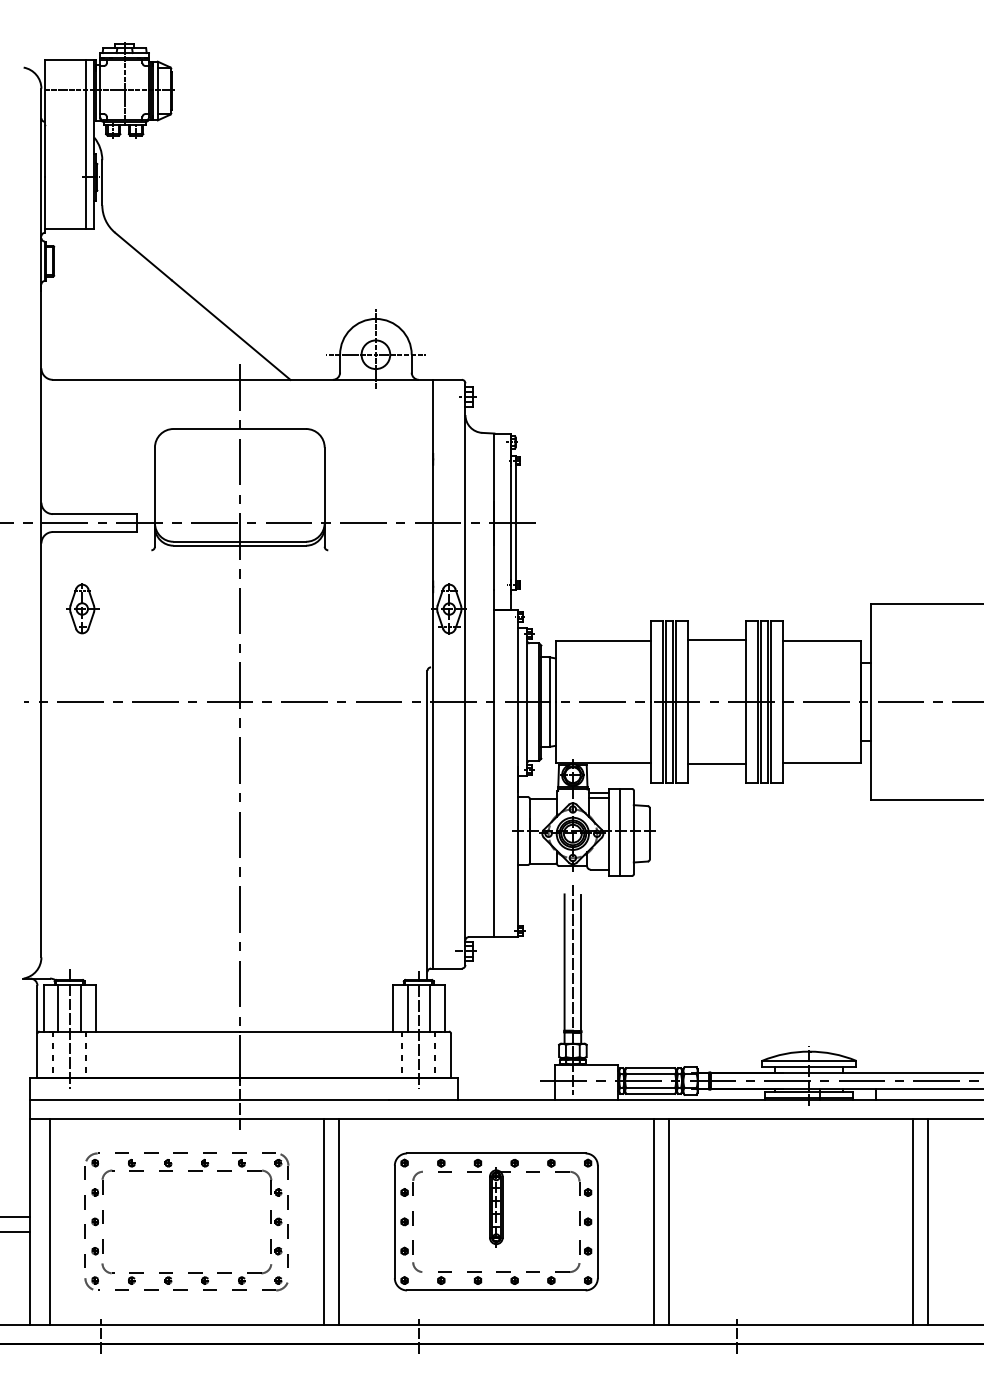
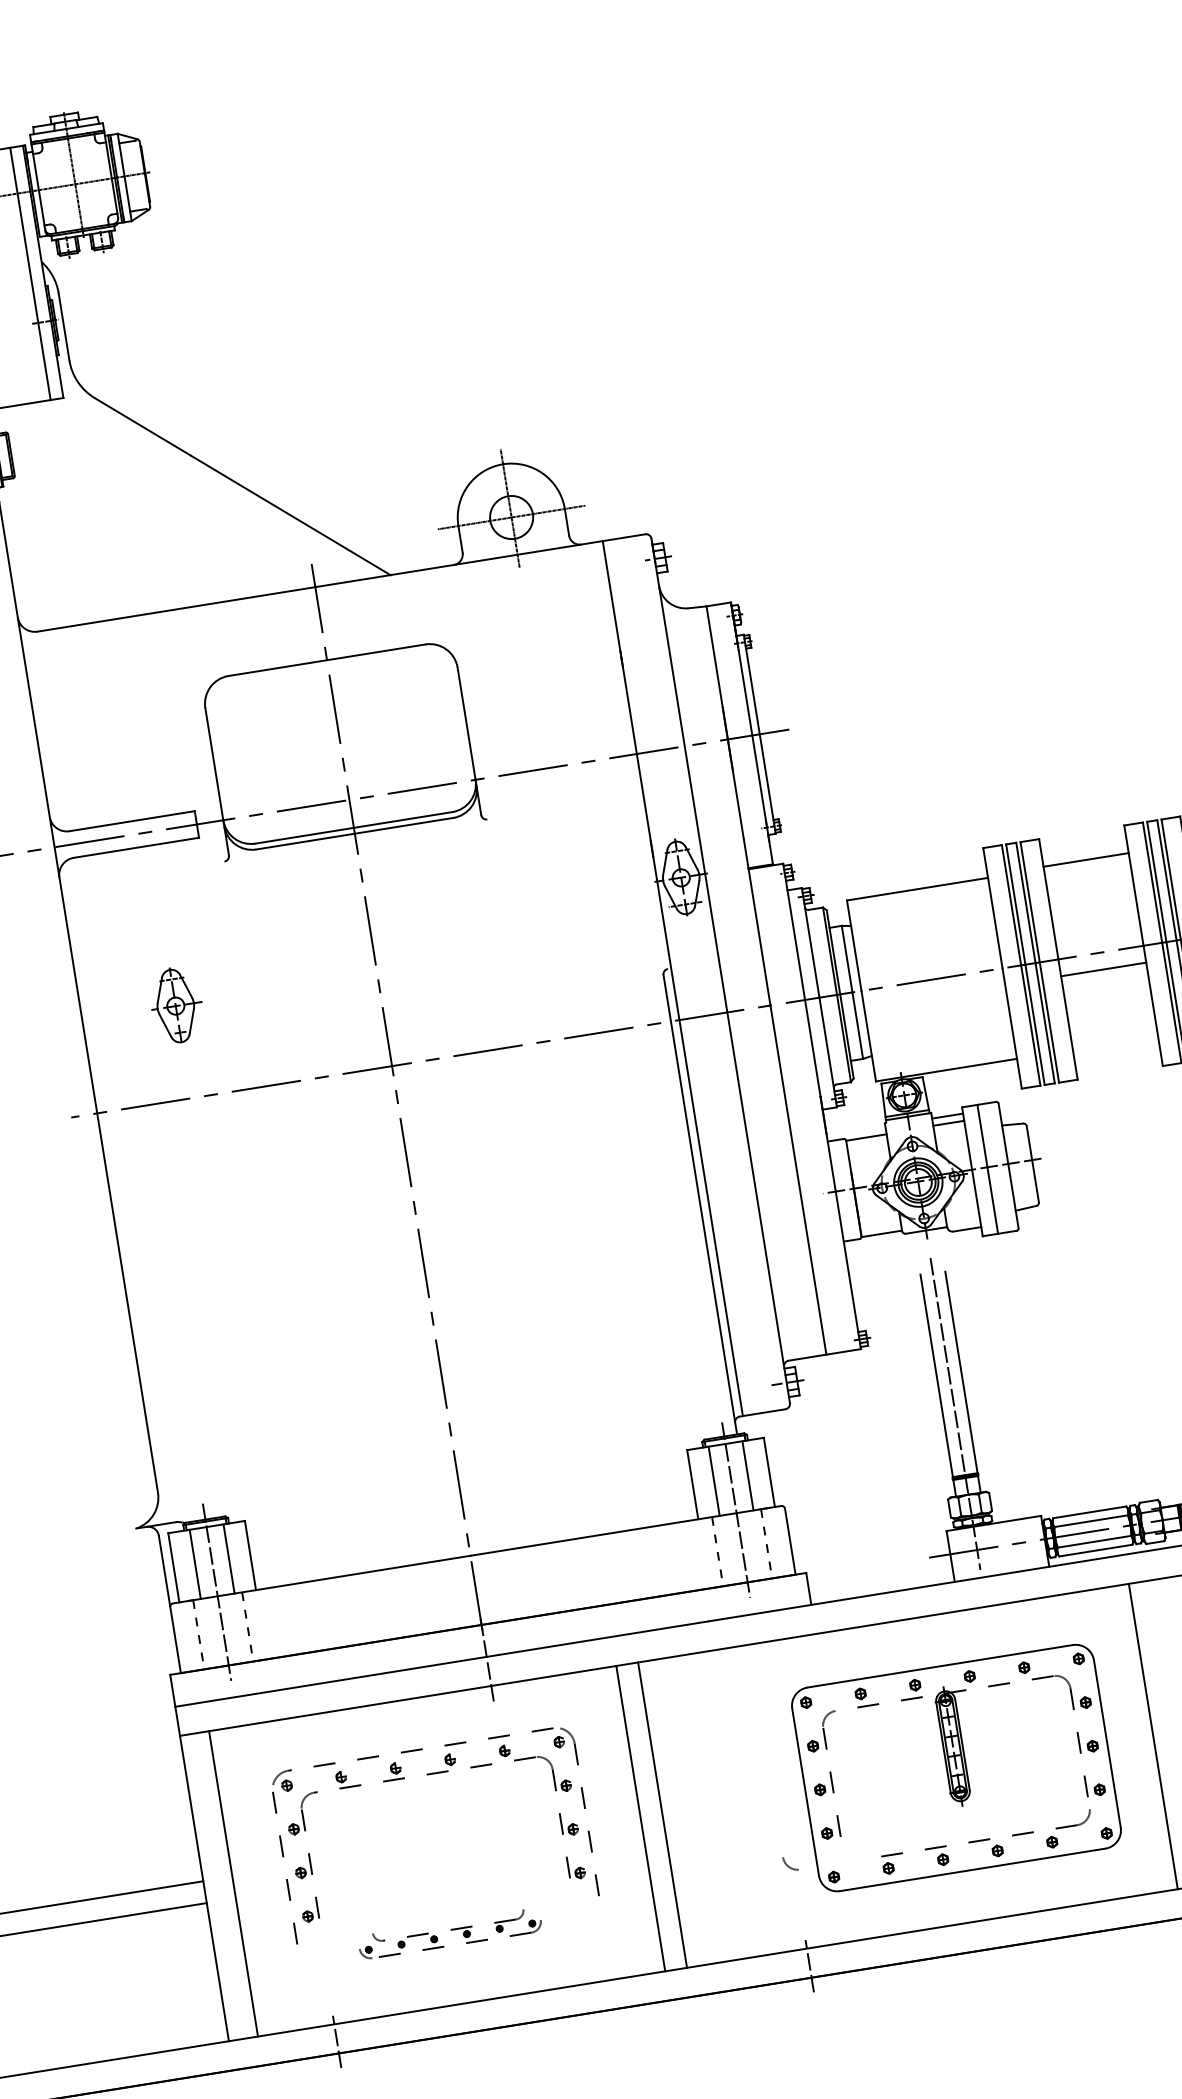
part: (82, 608) -> (176, 1005), moved
line: (716, 764) -> (1103, 969), moved
part: (496, 1221) -> (956, 1767), moved
line: (654, 1221) -> (1131, 1739), removed
part: (186, 1277) -> (449, 1933), size x0.6

